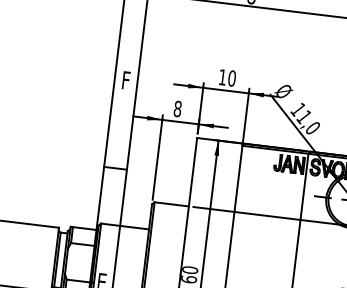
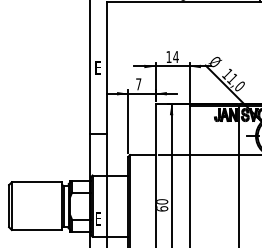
text: (125, 79) -> (97, 67), F -> E
text: (231, 79) -> (175, 57), 10 -> 14
text: (177, 109) -> (138, 84), 8 -> 7

